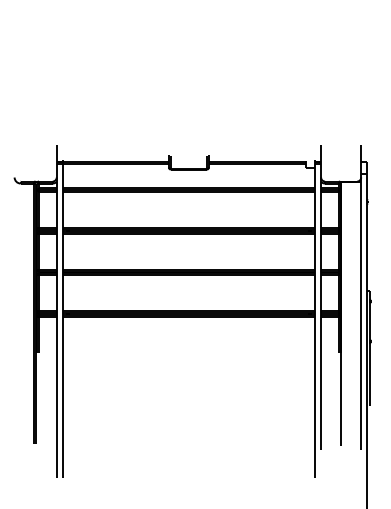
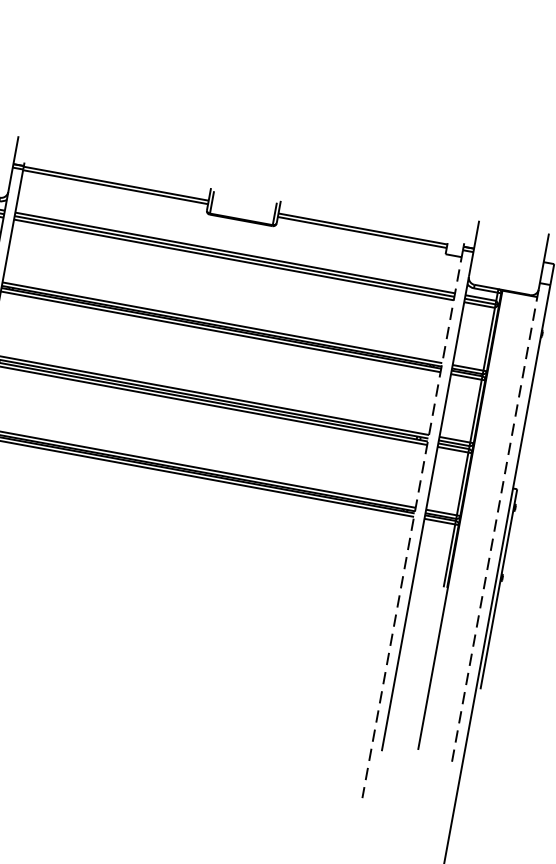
line: (361, 314) -> (495, 528), solid -> dashed
line: (315, 321) -> (413, 525), solid -> dashed

